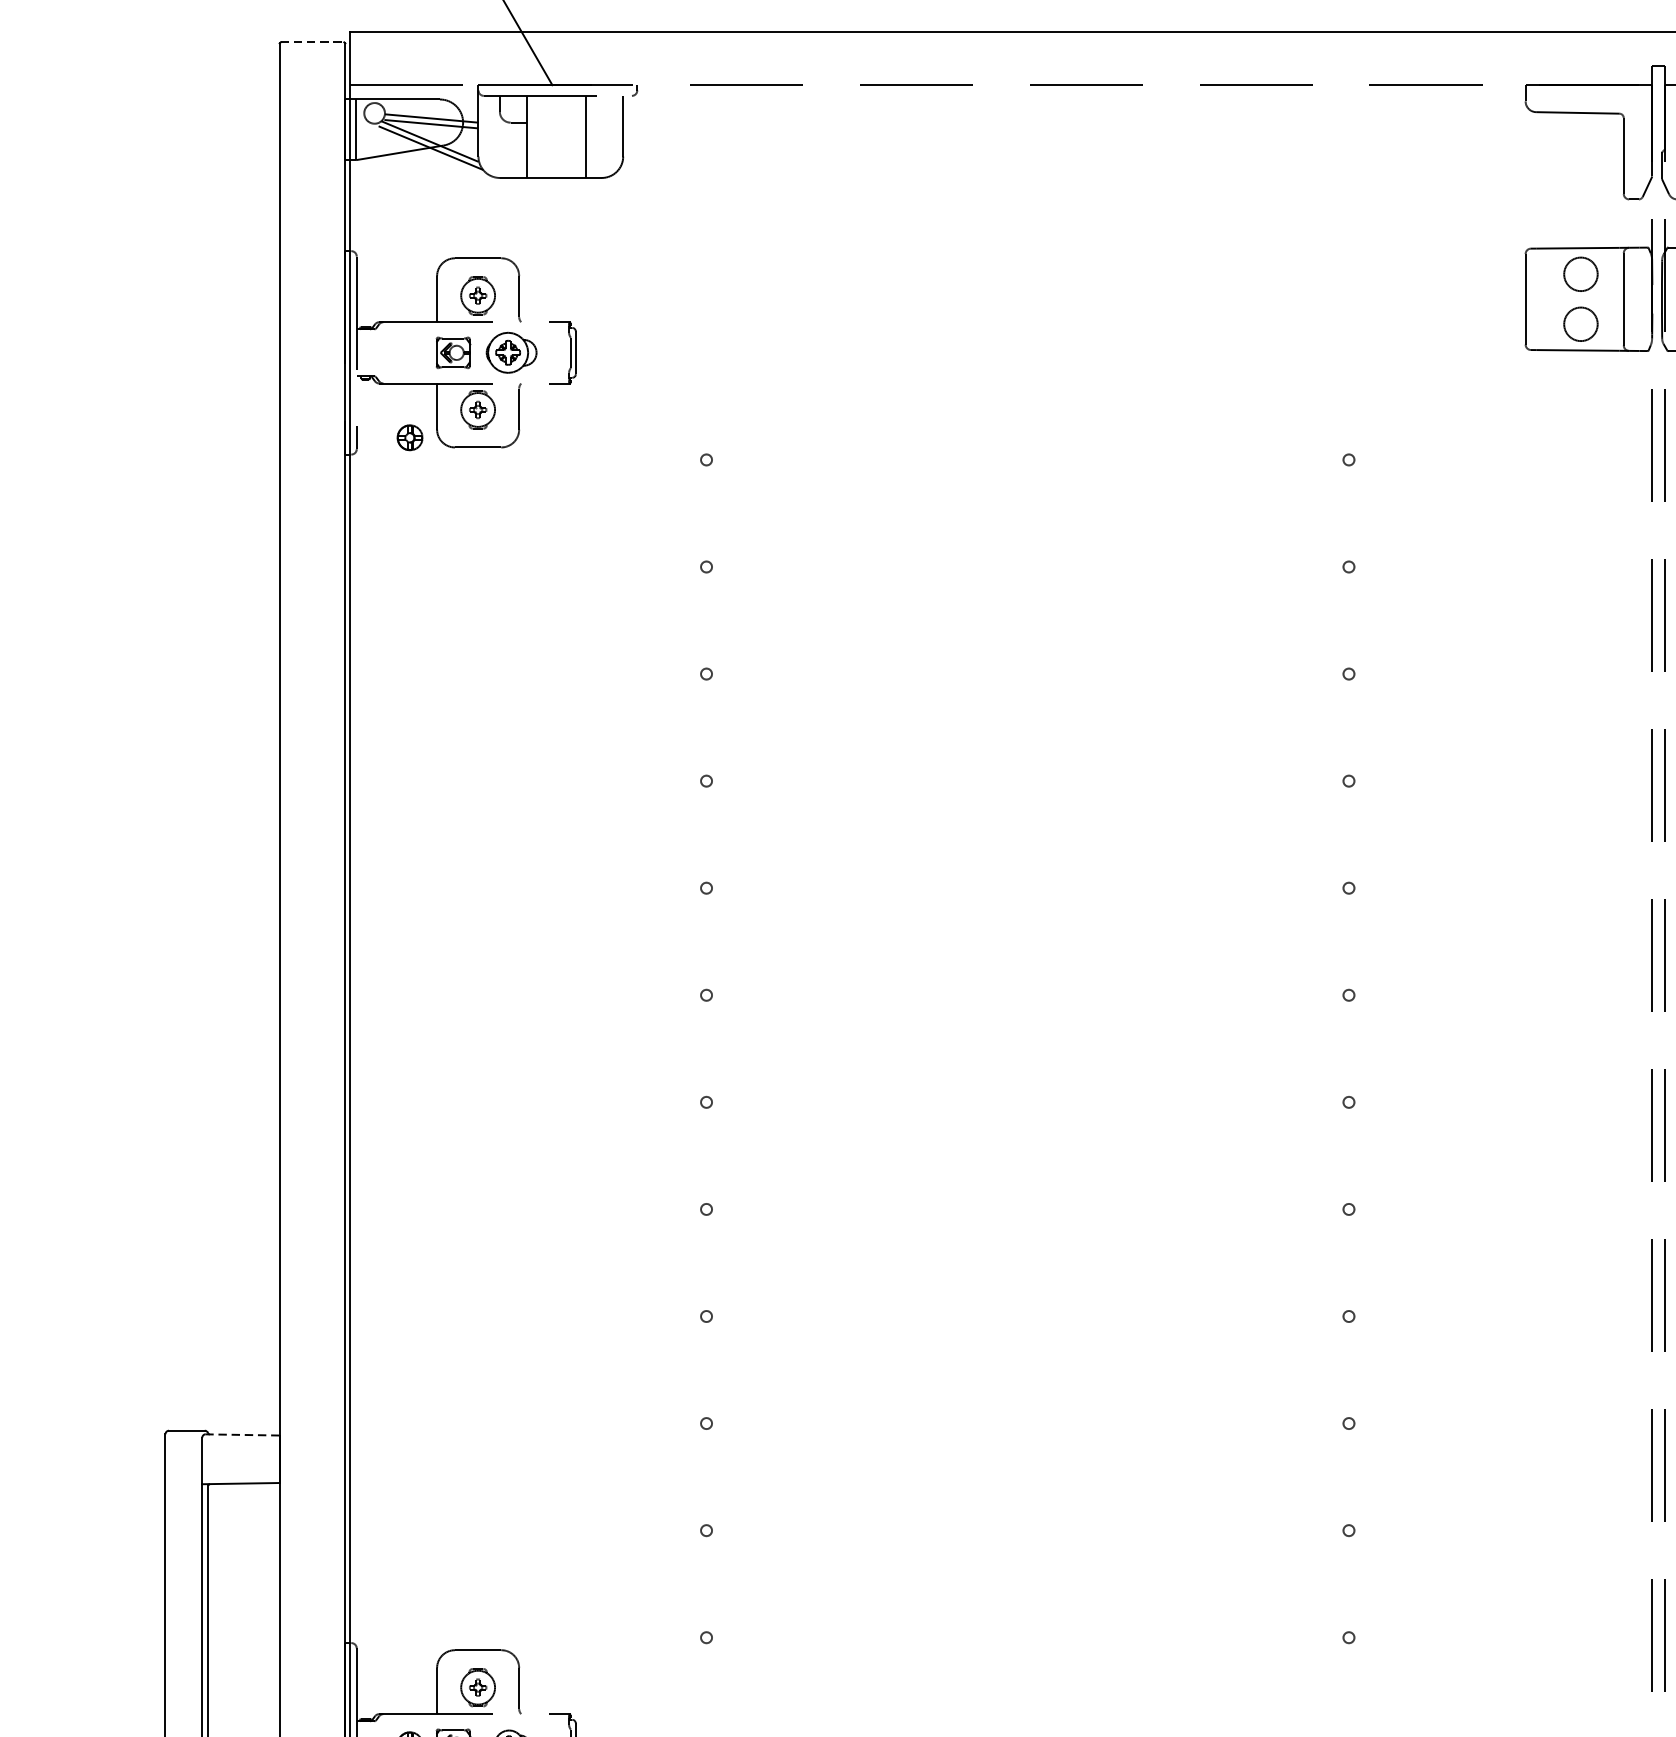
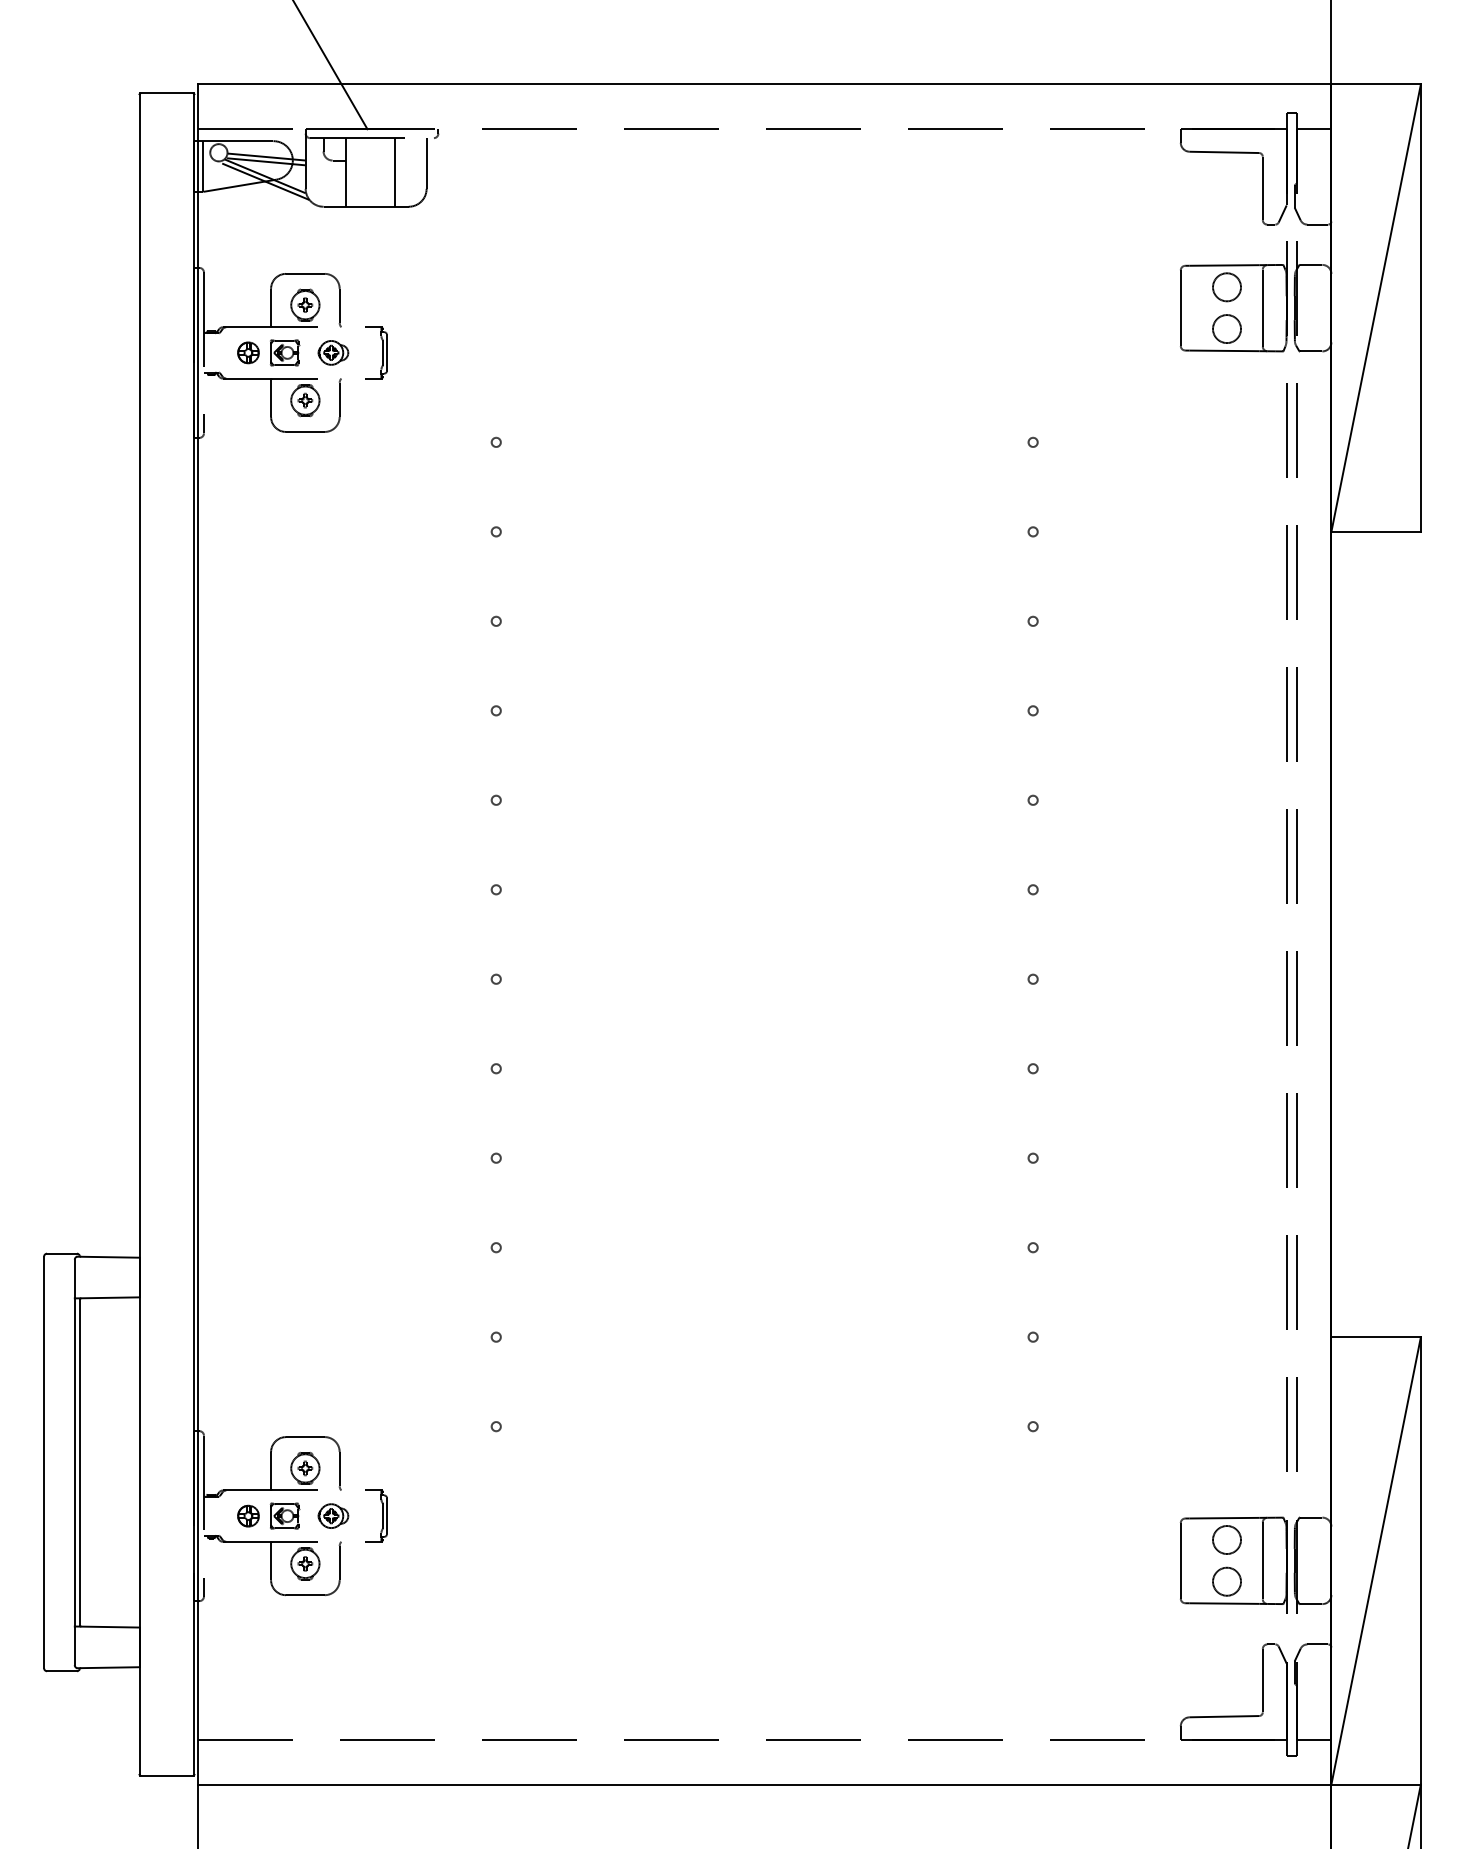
line: (311, 42) -> (166, 93), dashed -> solid
part: (511, 352) -> (333, 352), size x0.71
part: (410, 437) -> (248, 352), moved
line: (242, 1435) -> (108, 1257), dashed -> solid

